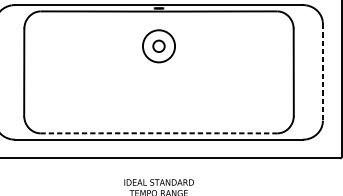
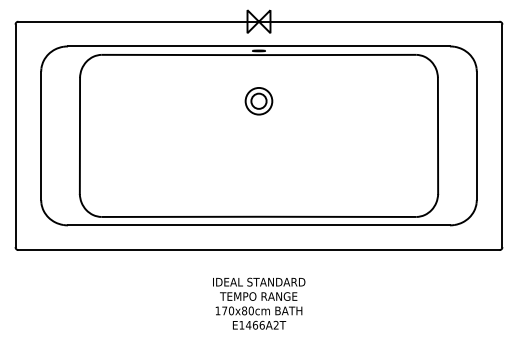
circle: (158, 45) -> (258, 100), size x0.62
line: (322, 72) -> (476, 136), dashed -> solid
arc: (159, 133) -> (259, 216), dashed -> solid

